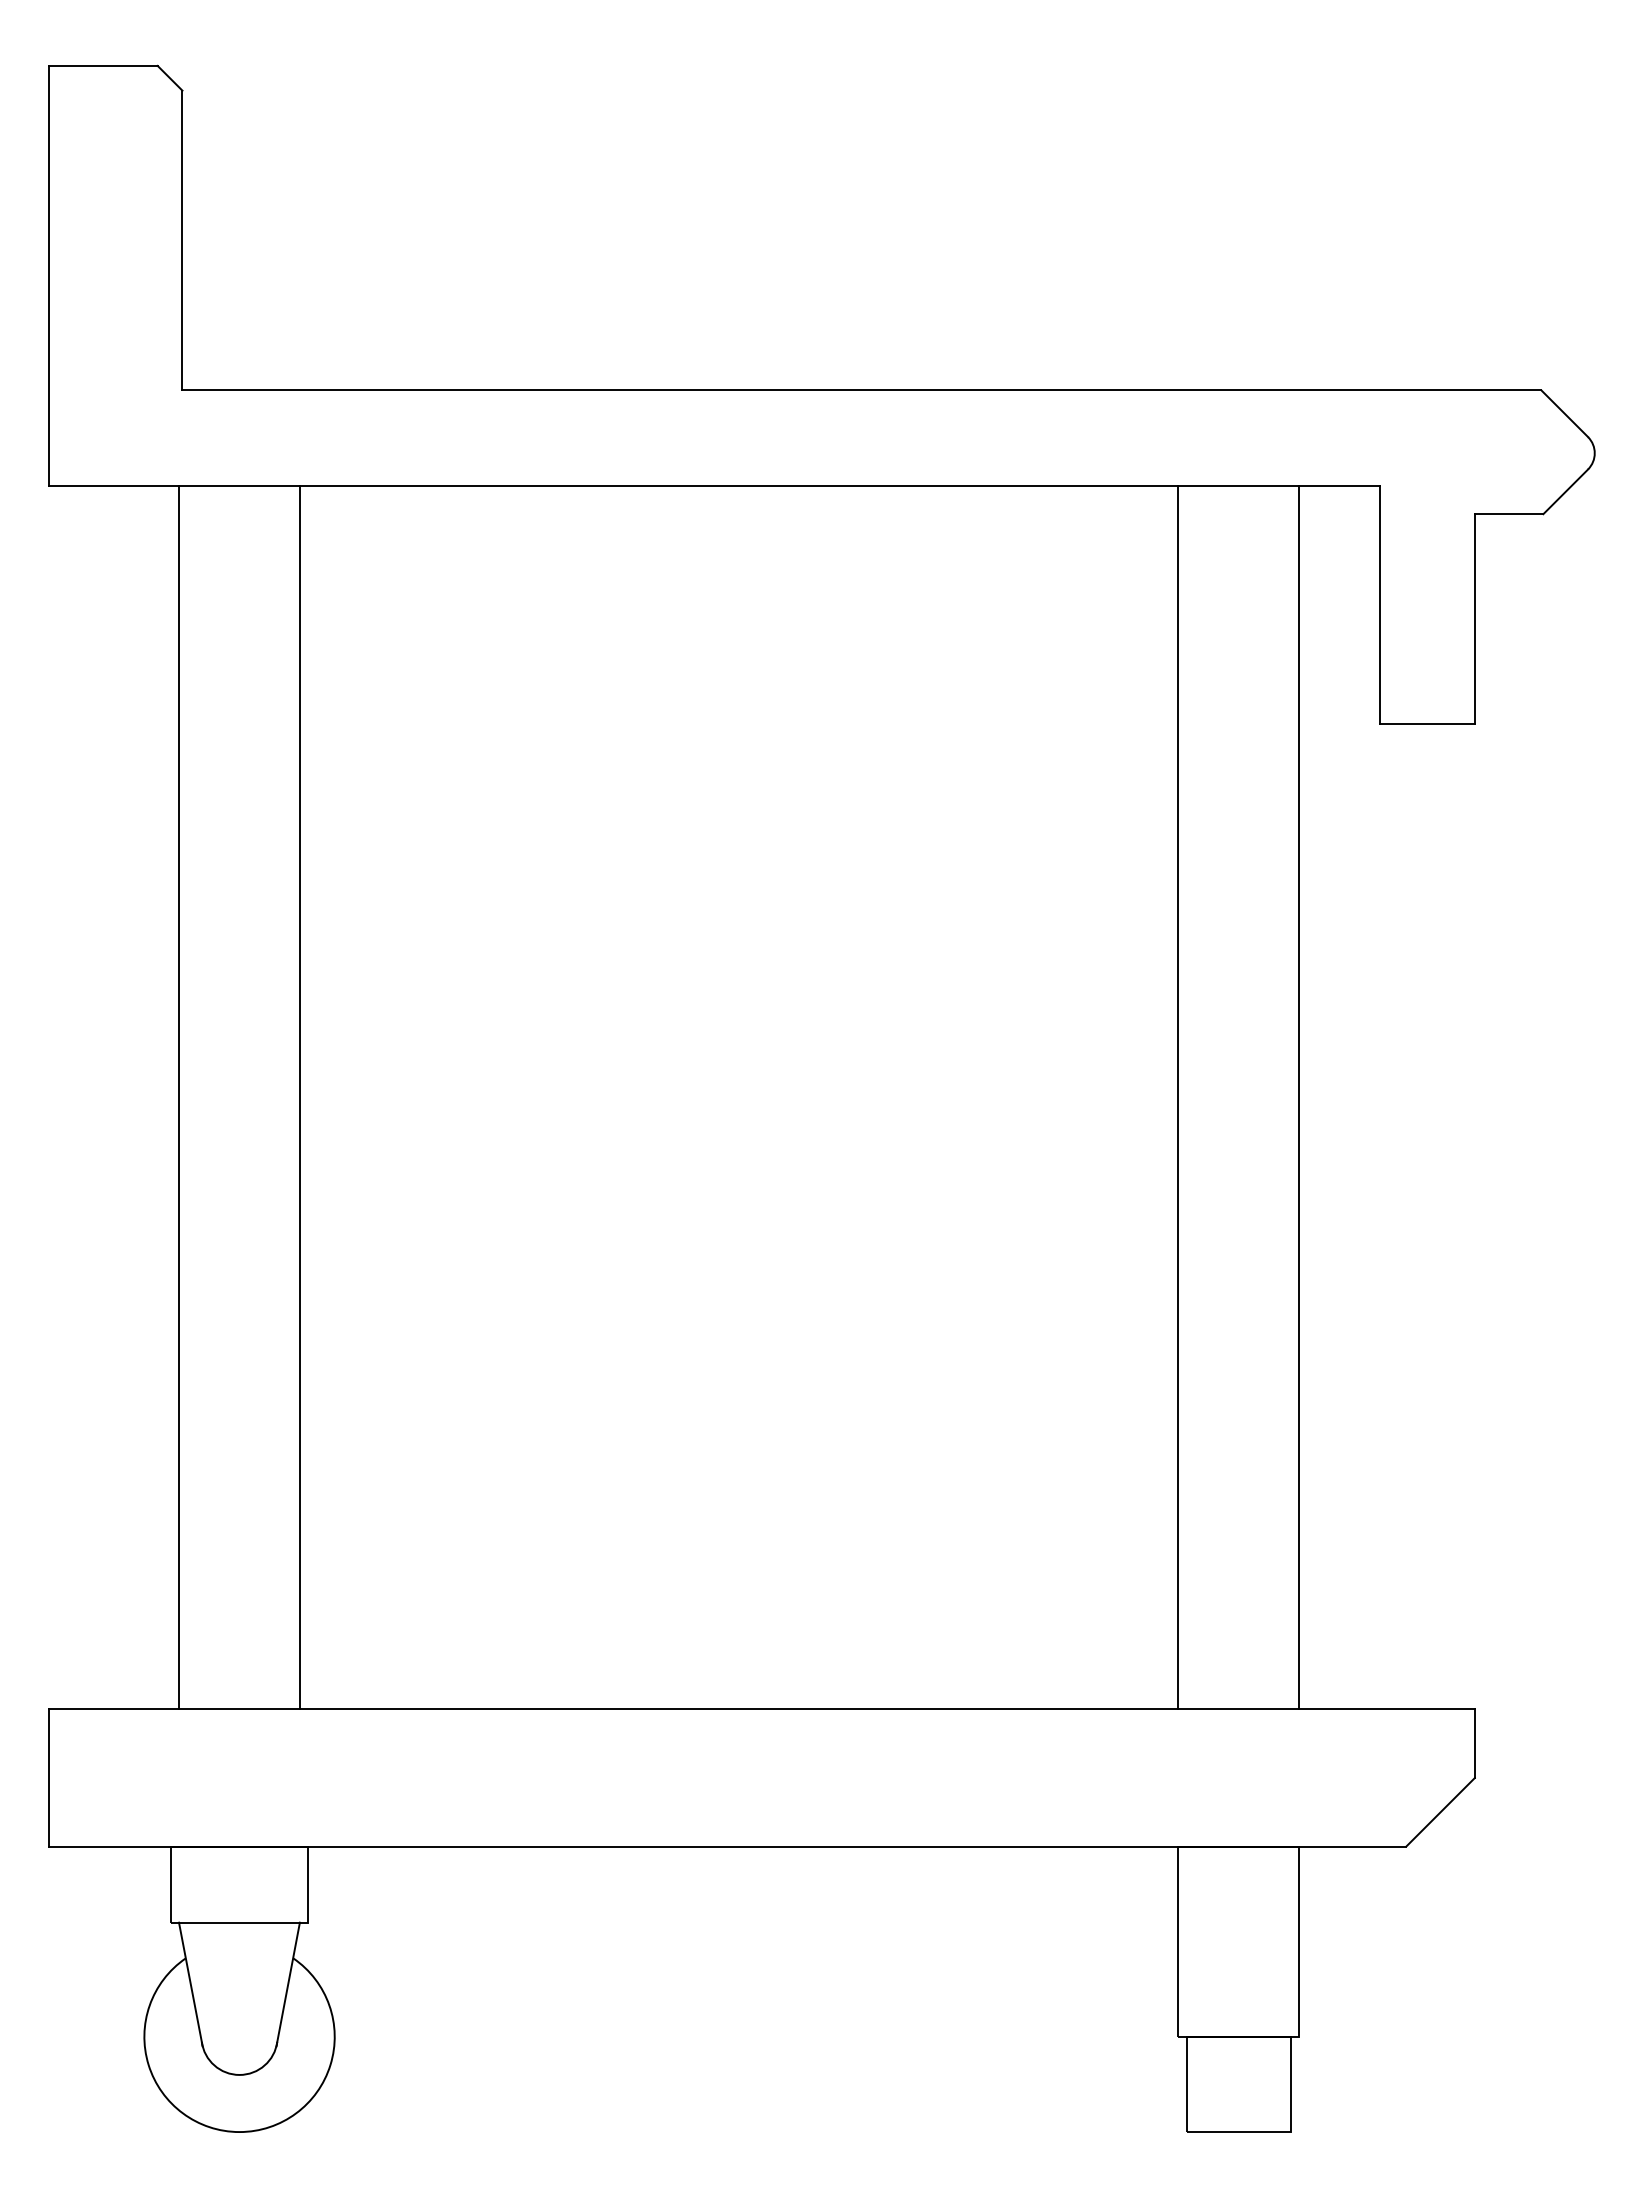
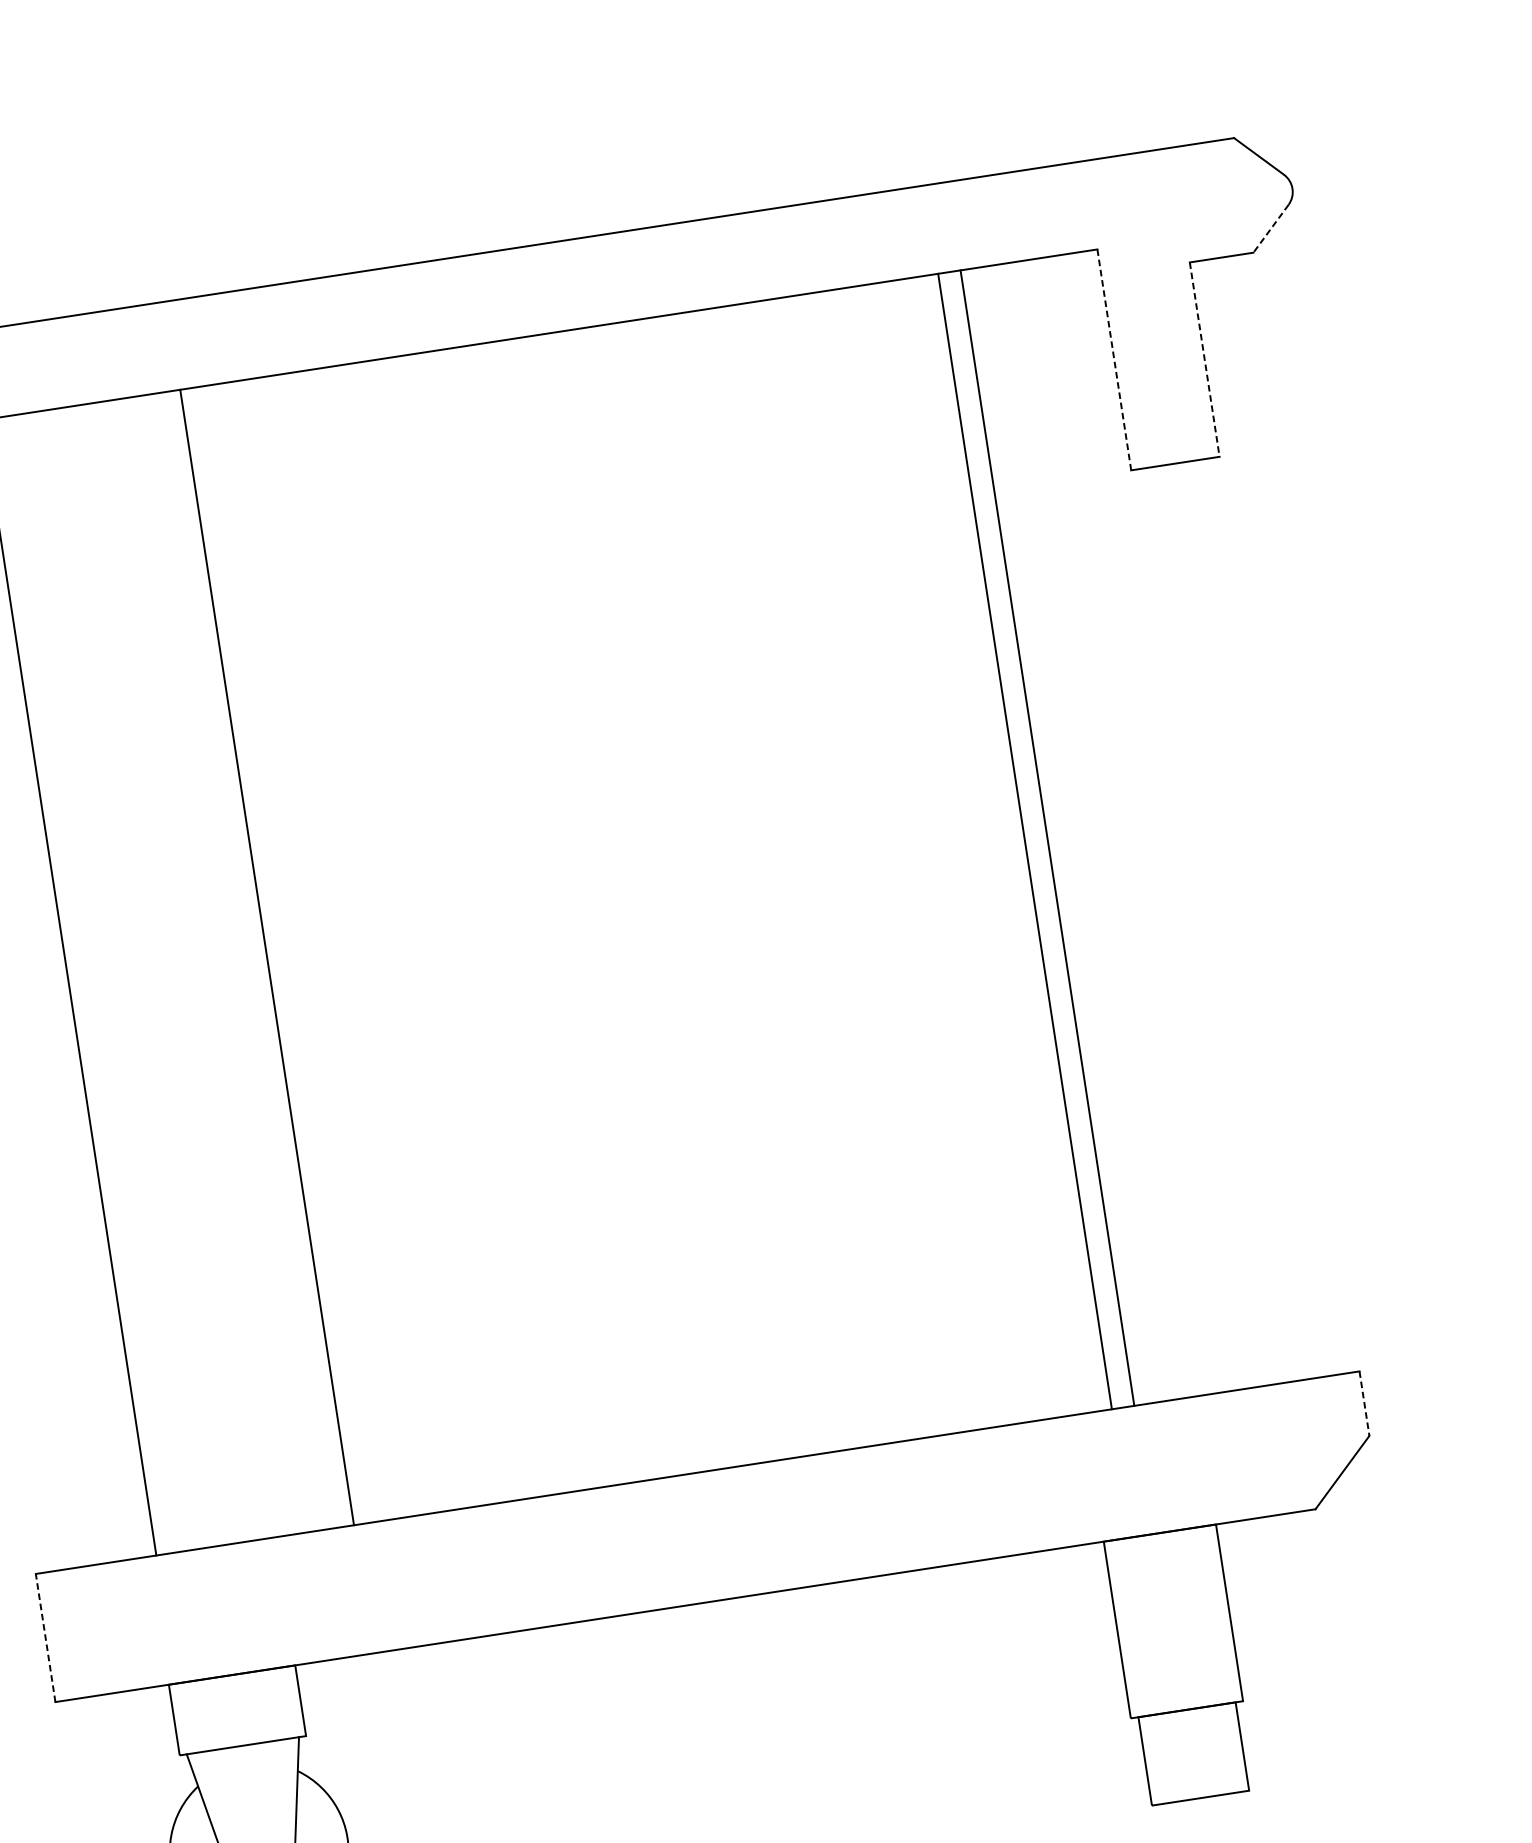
line: (1565, 491) -> (1270, 228), solid -> dashed
line: (1379, 604) -> (1114, 359), solid -> dashed
line: (1474, 618) -> (1204, 359), solid -> dashed
line: (299, 1096) -> (266, 957), moved
line: (1178, 1096) -> (1047, 837), moved
line: (1299, 1096) -> (1025, 840), moved
line: (1474, 1743) -> (1364, 1403), solid -> dashed
line: (49, 1777) -> (45, 1637), solid -> dashed

